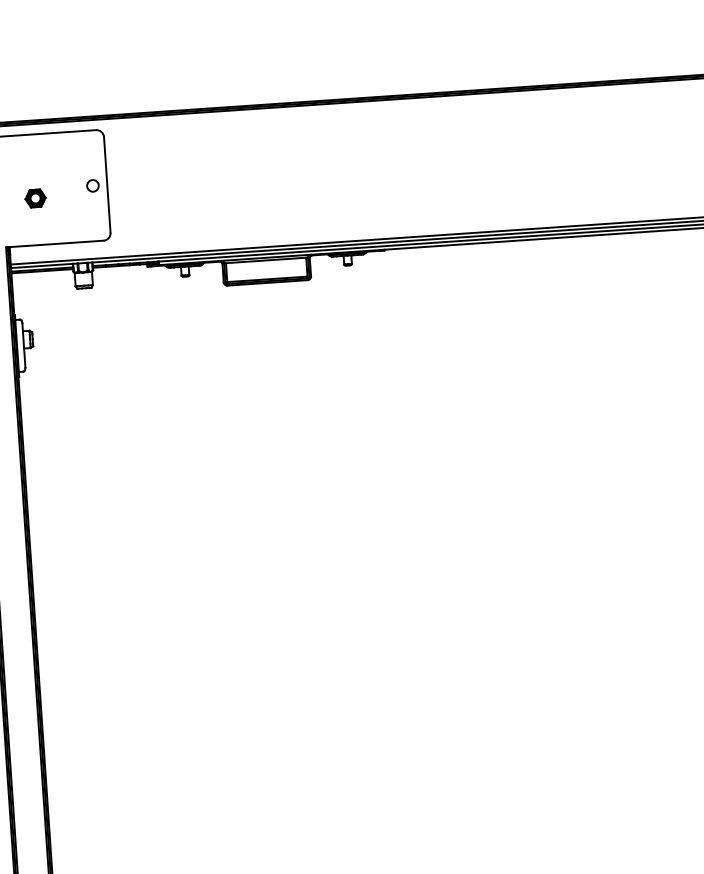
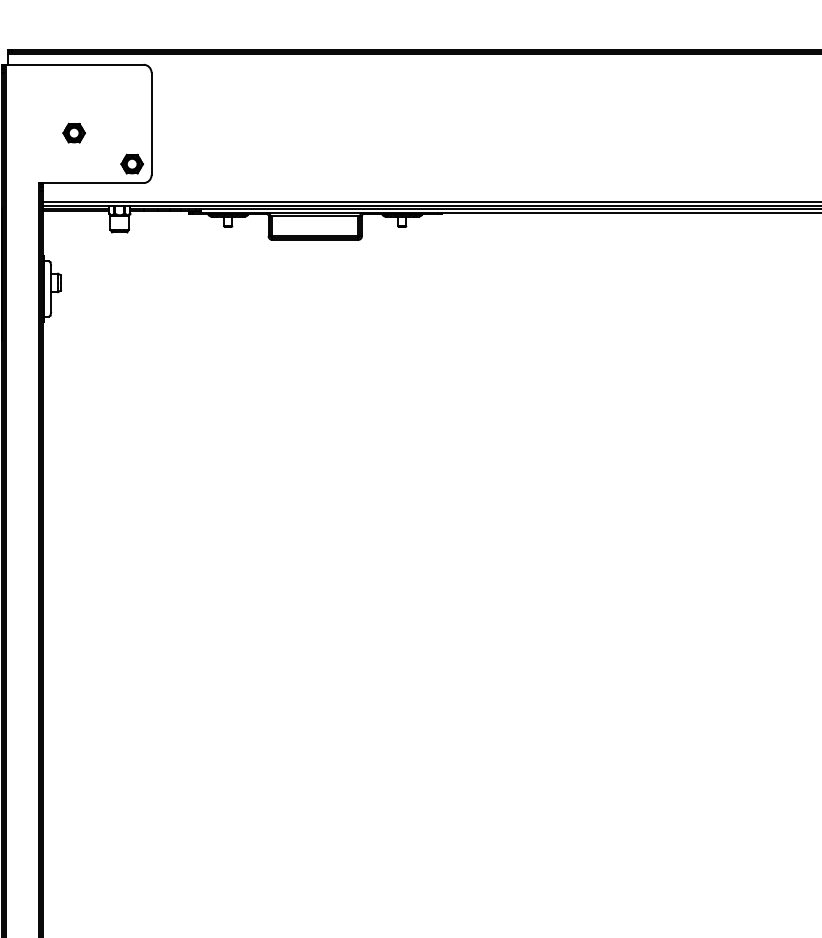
circle: (93, 185) -> (136, 123), removed
part: (91, 223) -> (131, 163), added

